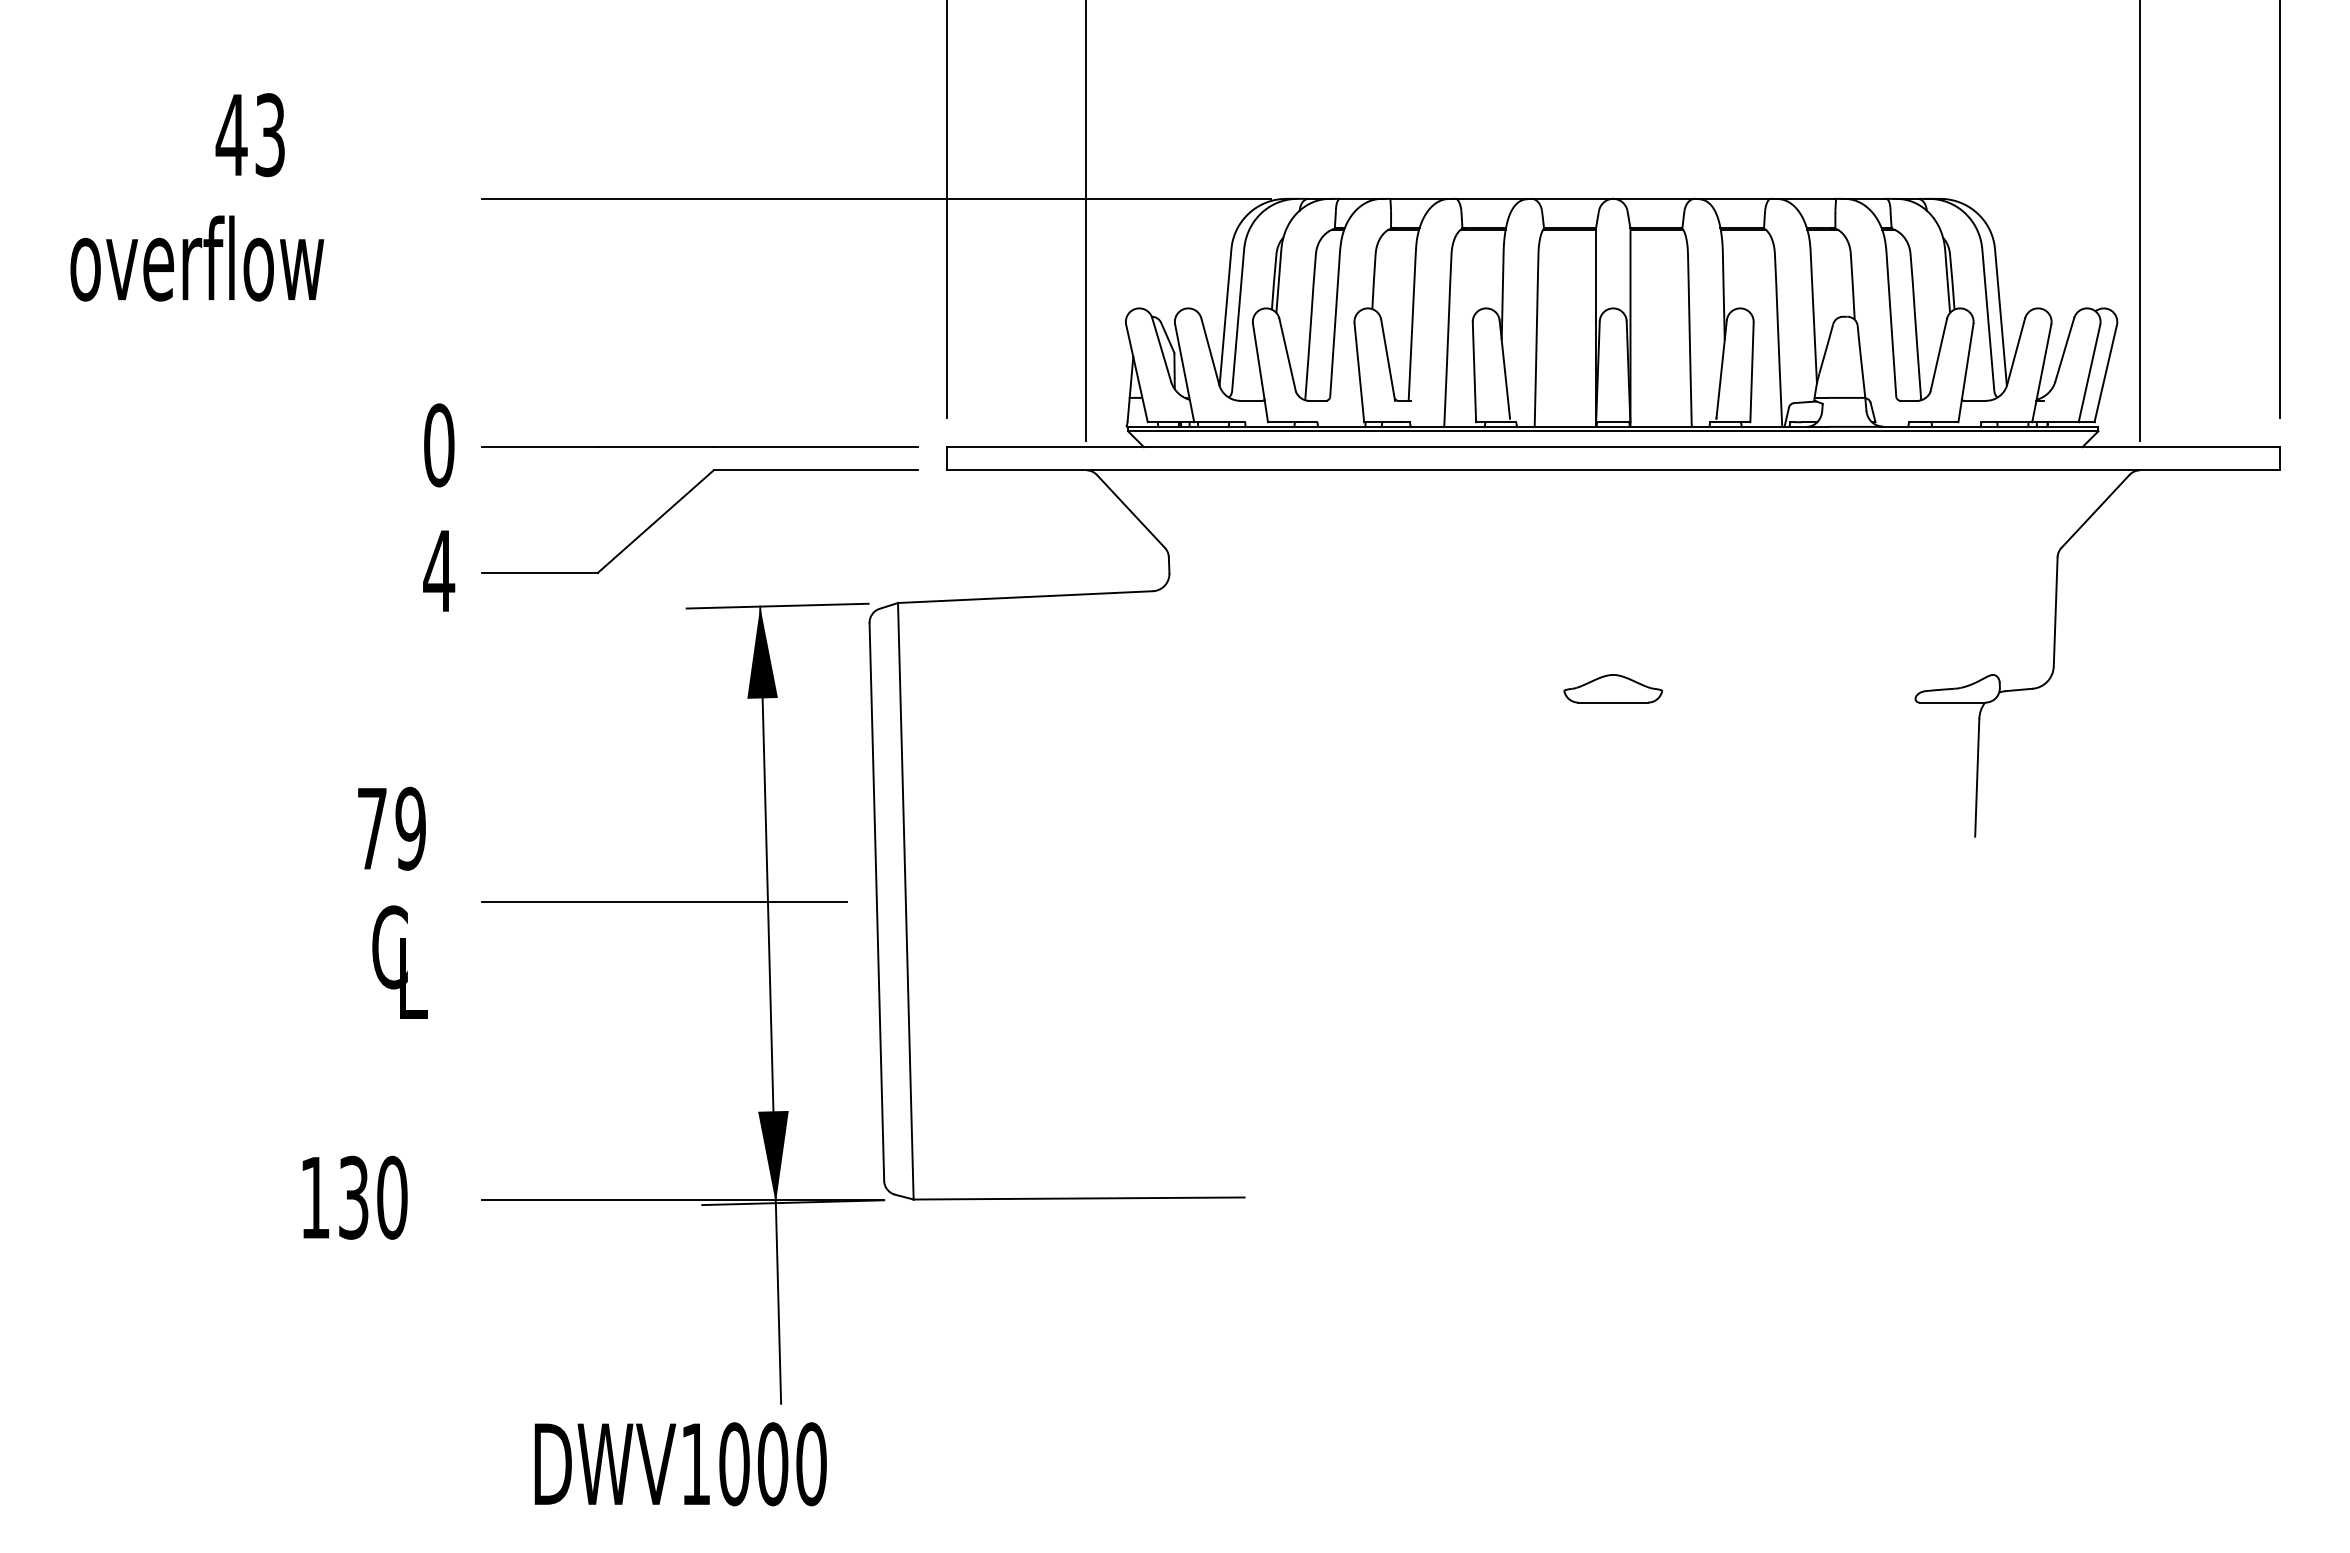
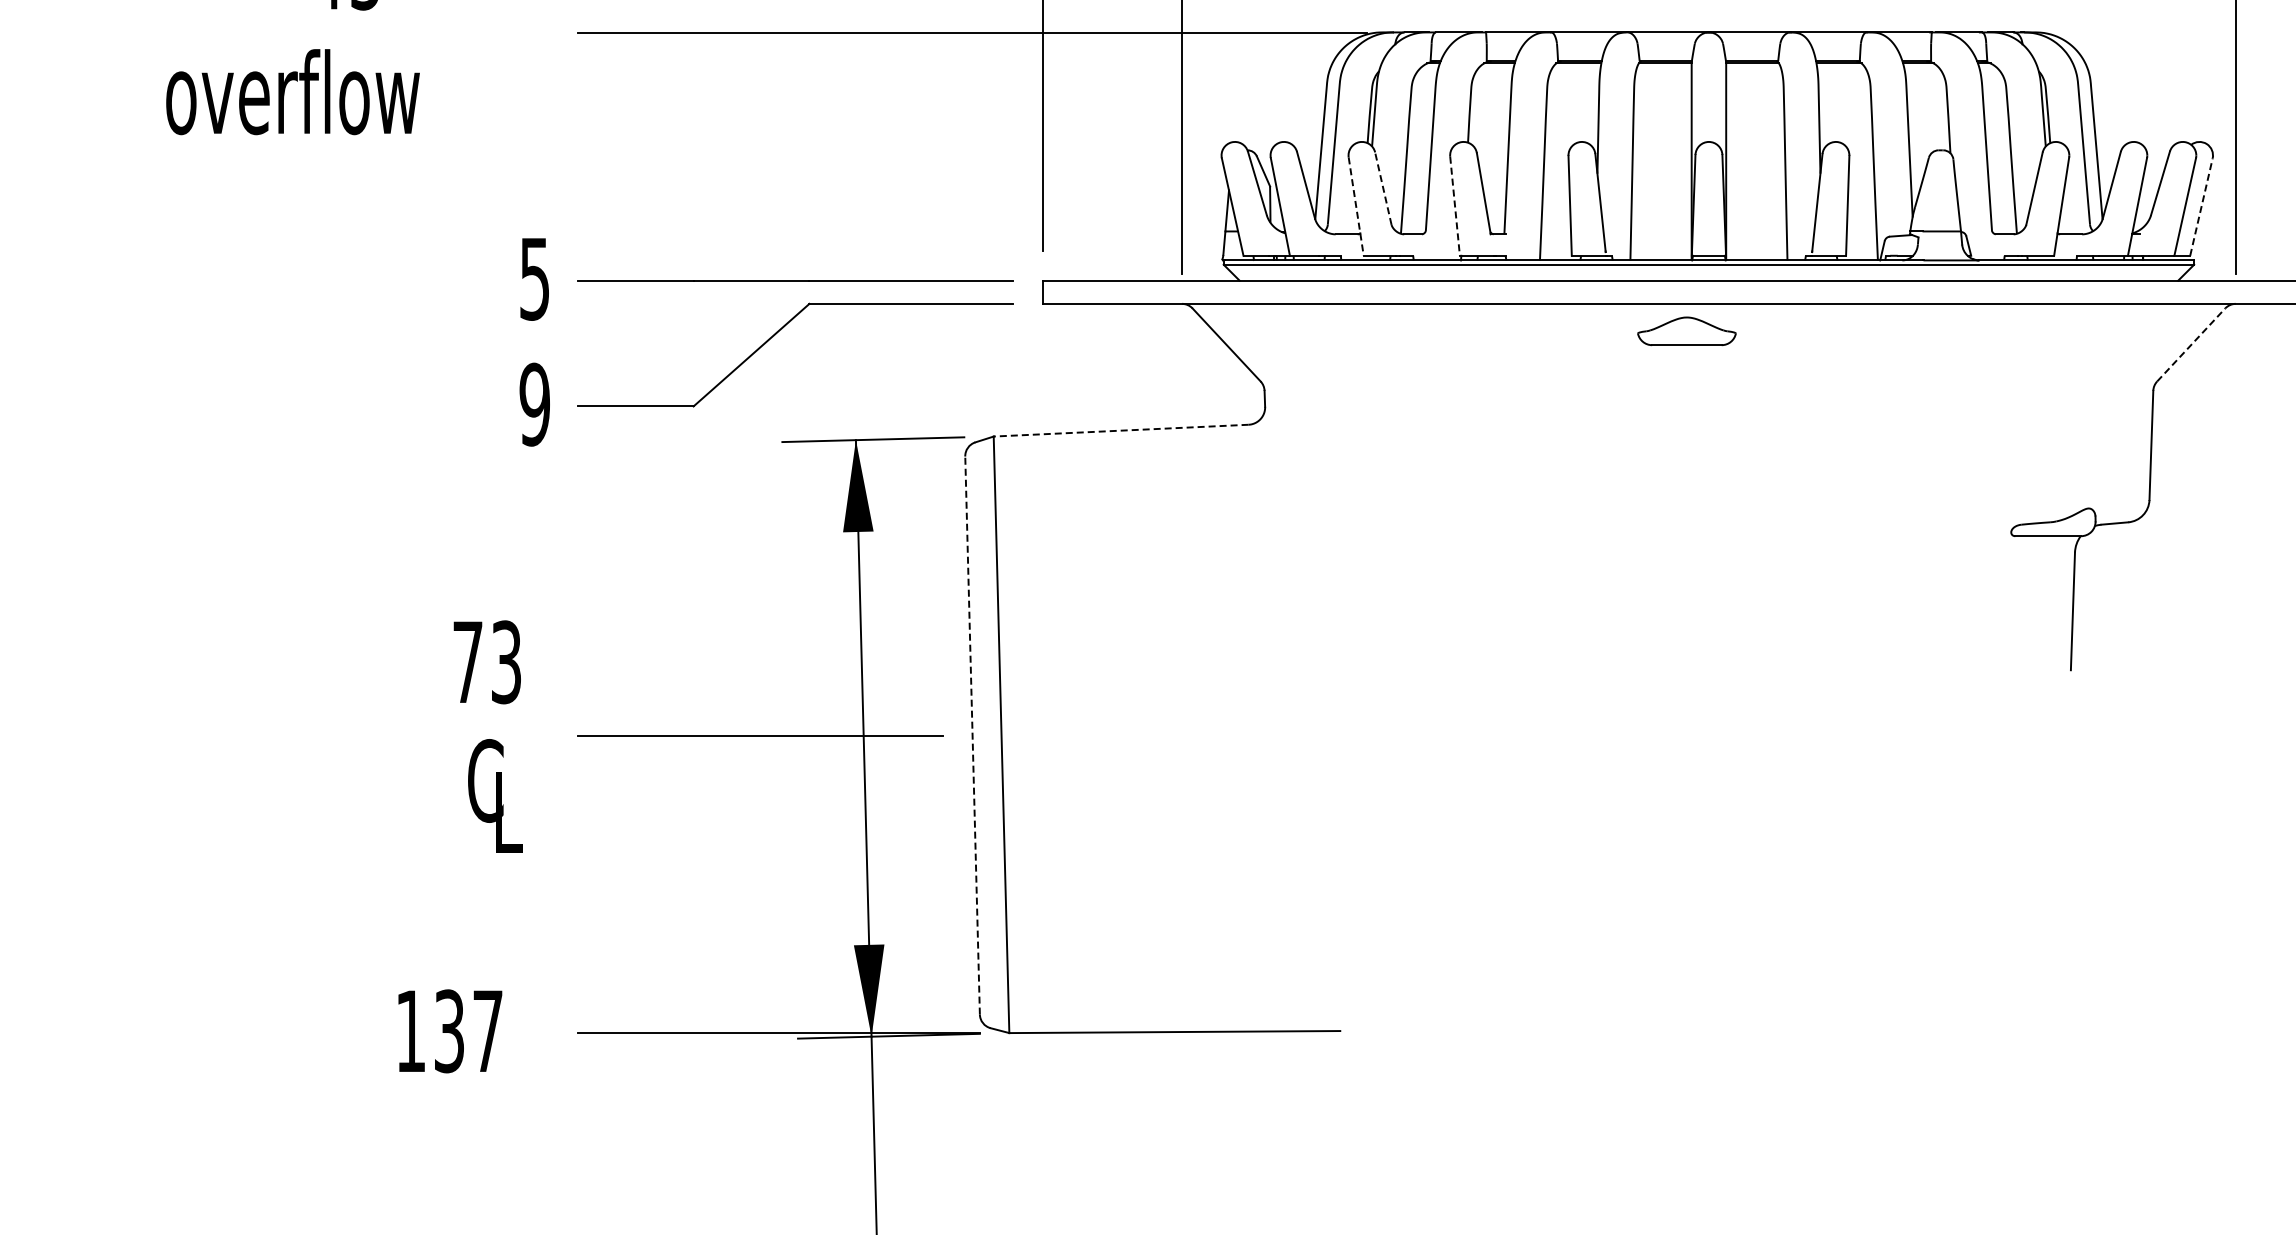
line: (1287, 354) -> (1383, 188), solid -> dashed
line: (1359, 372) -> (1455, 206), solid -> dashed
line: (1260, 373) -> (1356, 207), solid -> dashed
line: (2105, 373) -> (2201, 207), solid -> dashed
text: (439, 445) -> (535, 279), 0 -> 5
line: (2095, 511) -> (2191, 345), solid -> dashed
text: (439, 571) -> (535, 405), 4 -> 9
line: (1025, 597) -> (1121, 431), solid -> dashed
part: (1612, 688) -> (1686, 331), moved
text: (410, 828) -> (506, 662), 79 -> 73
line: (876, 901) -> (972, 735), solid -> dashed
text: (392, 1197) -> (488, 1031), 130 -> 137

